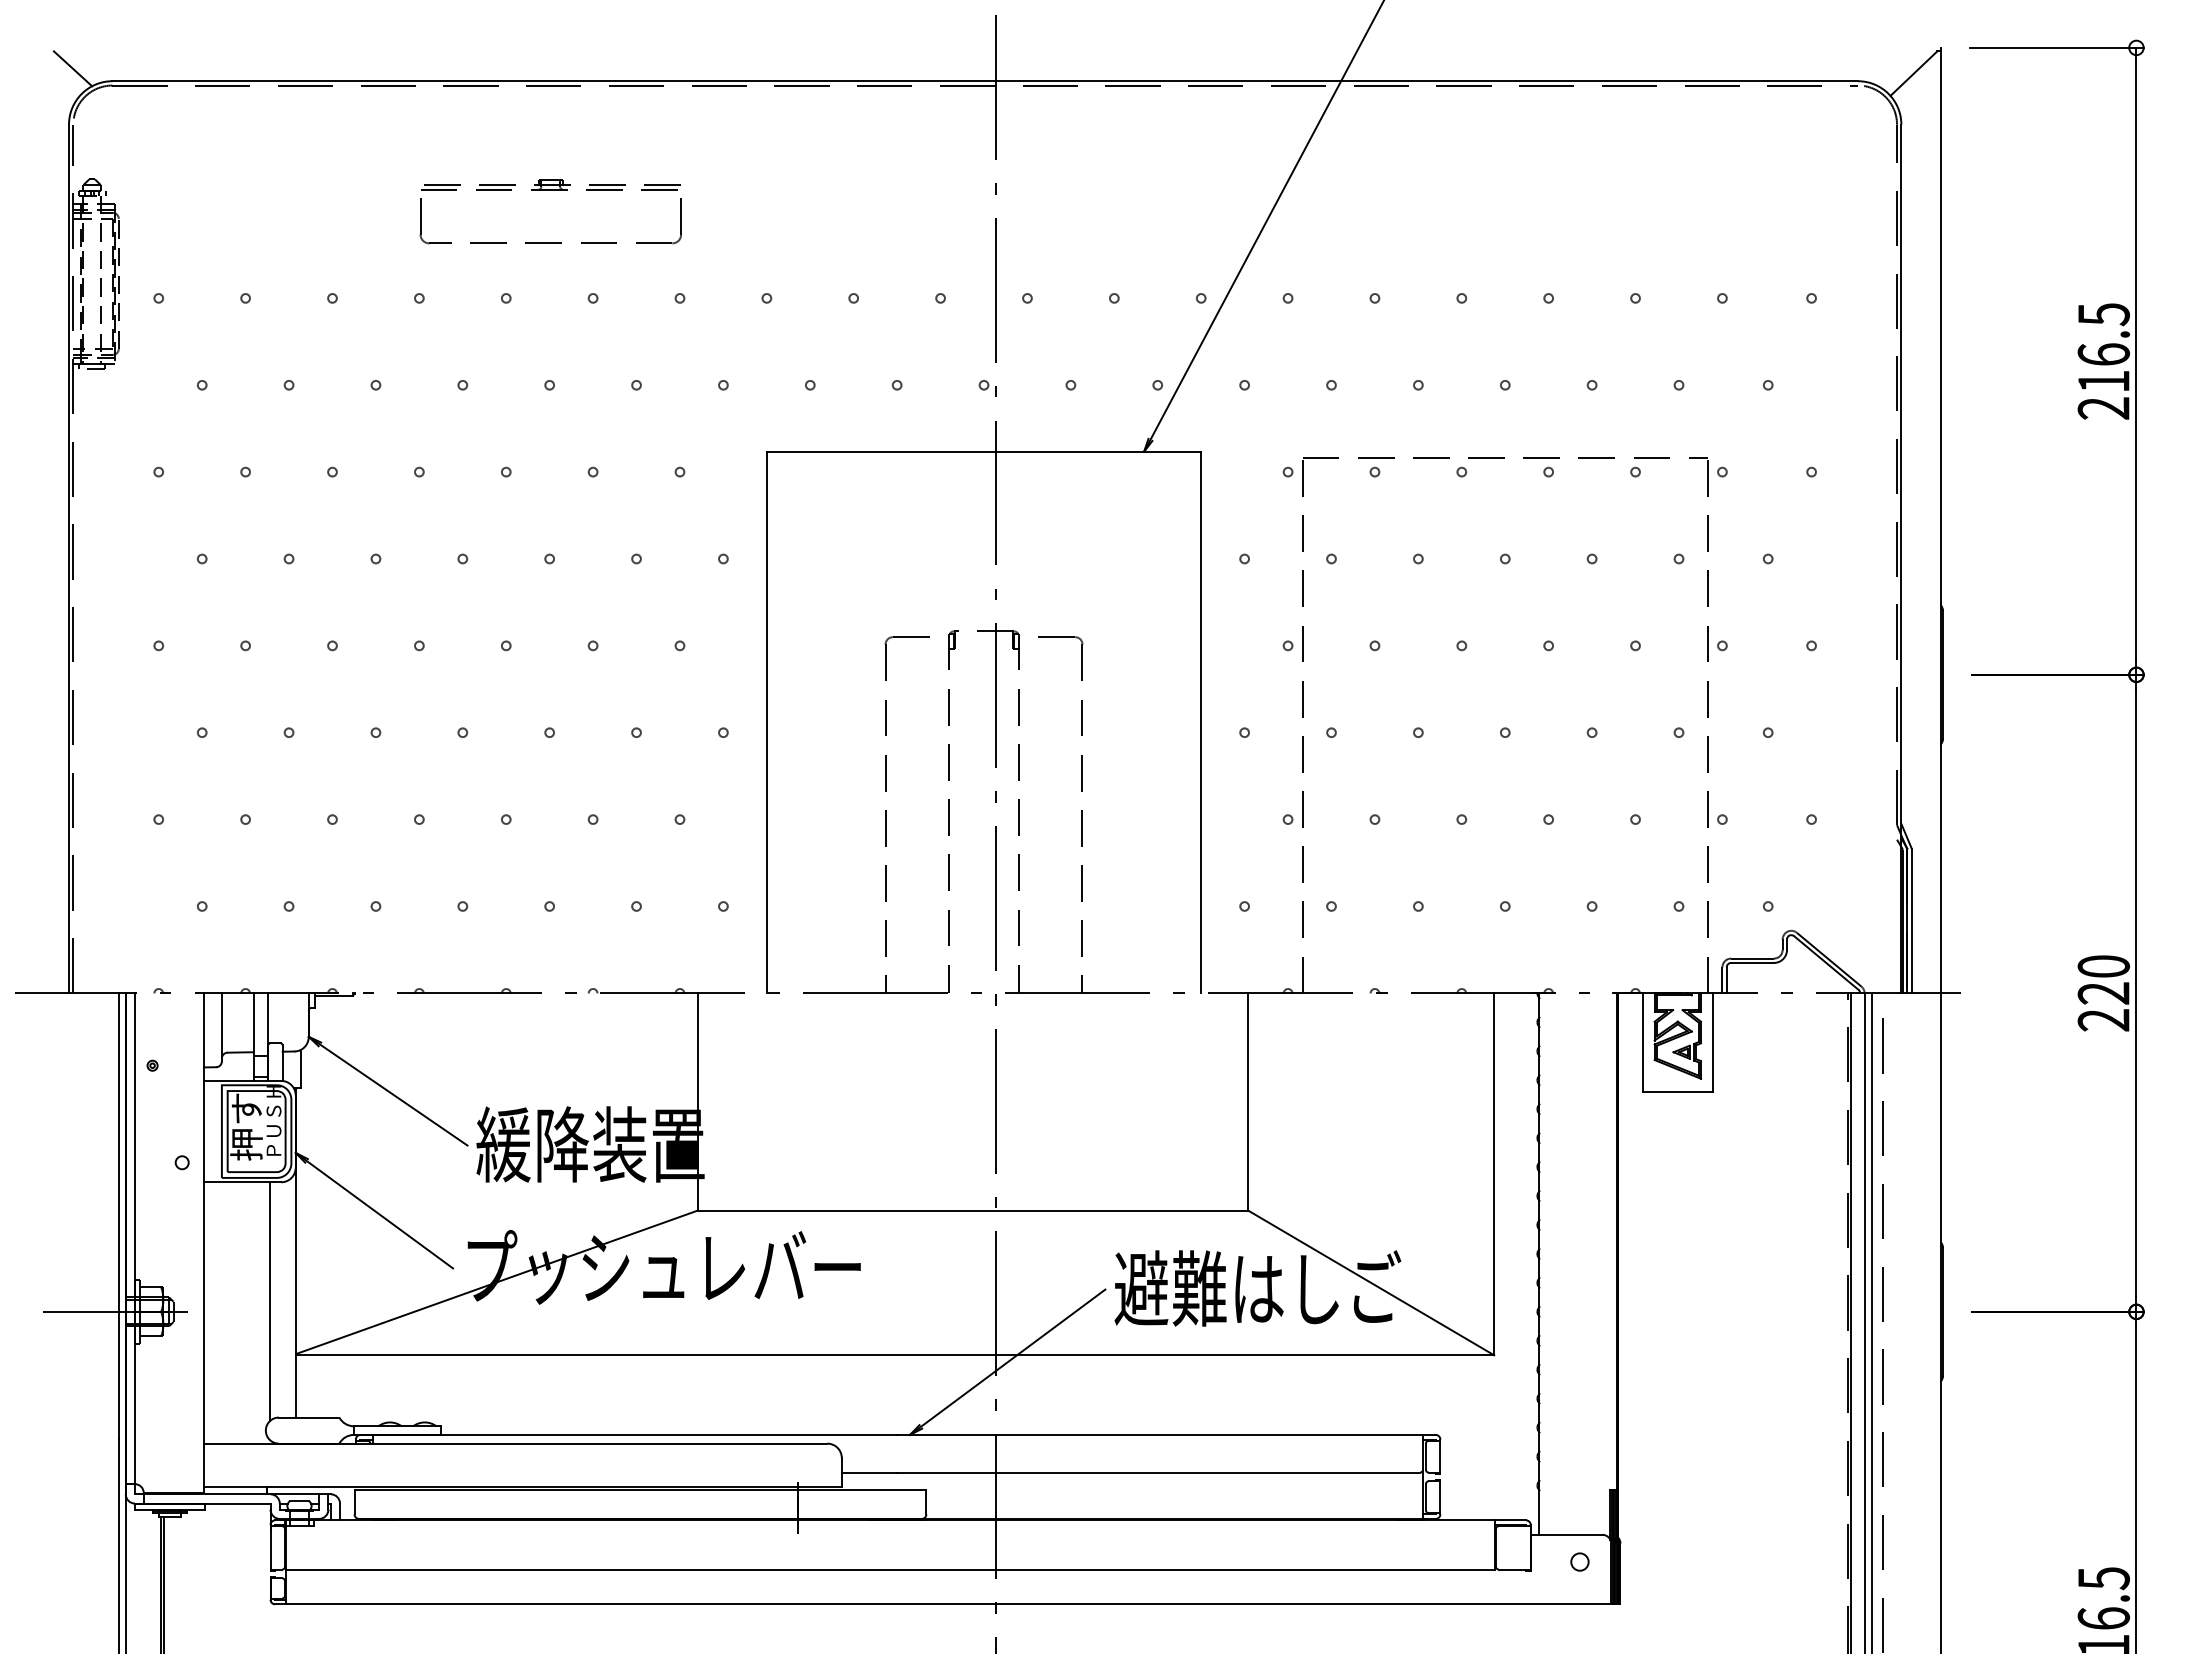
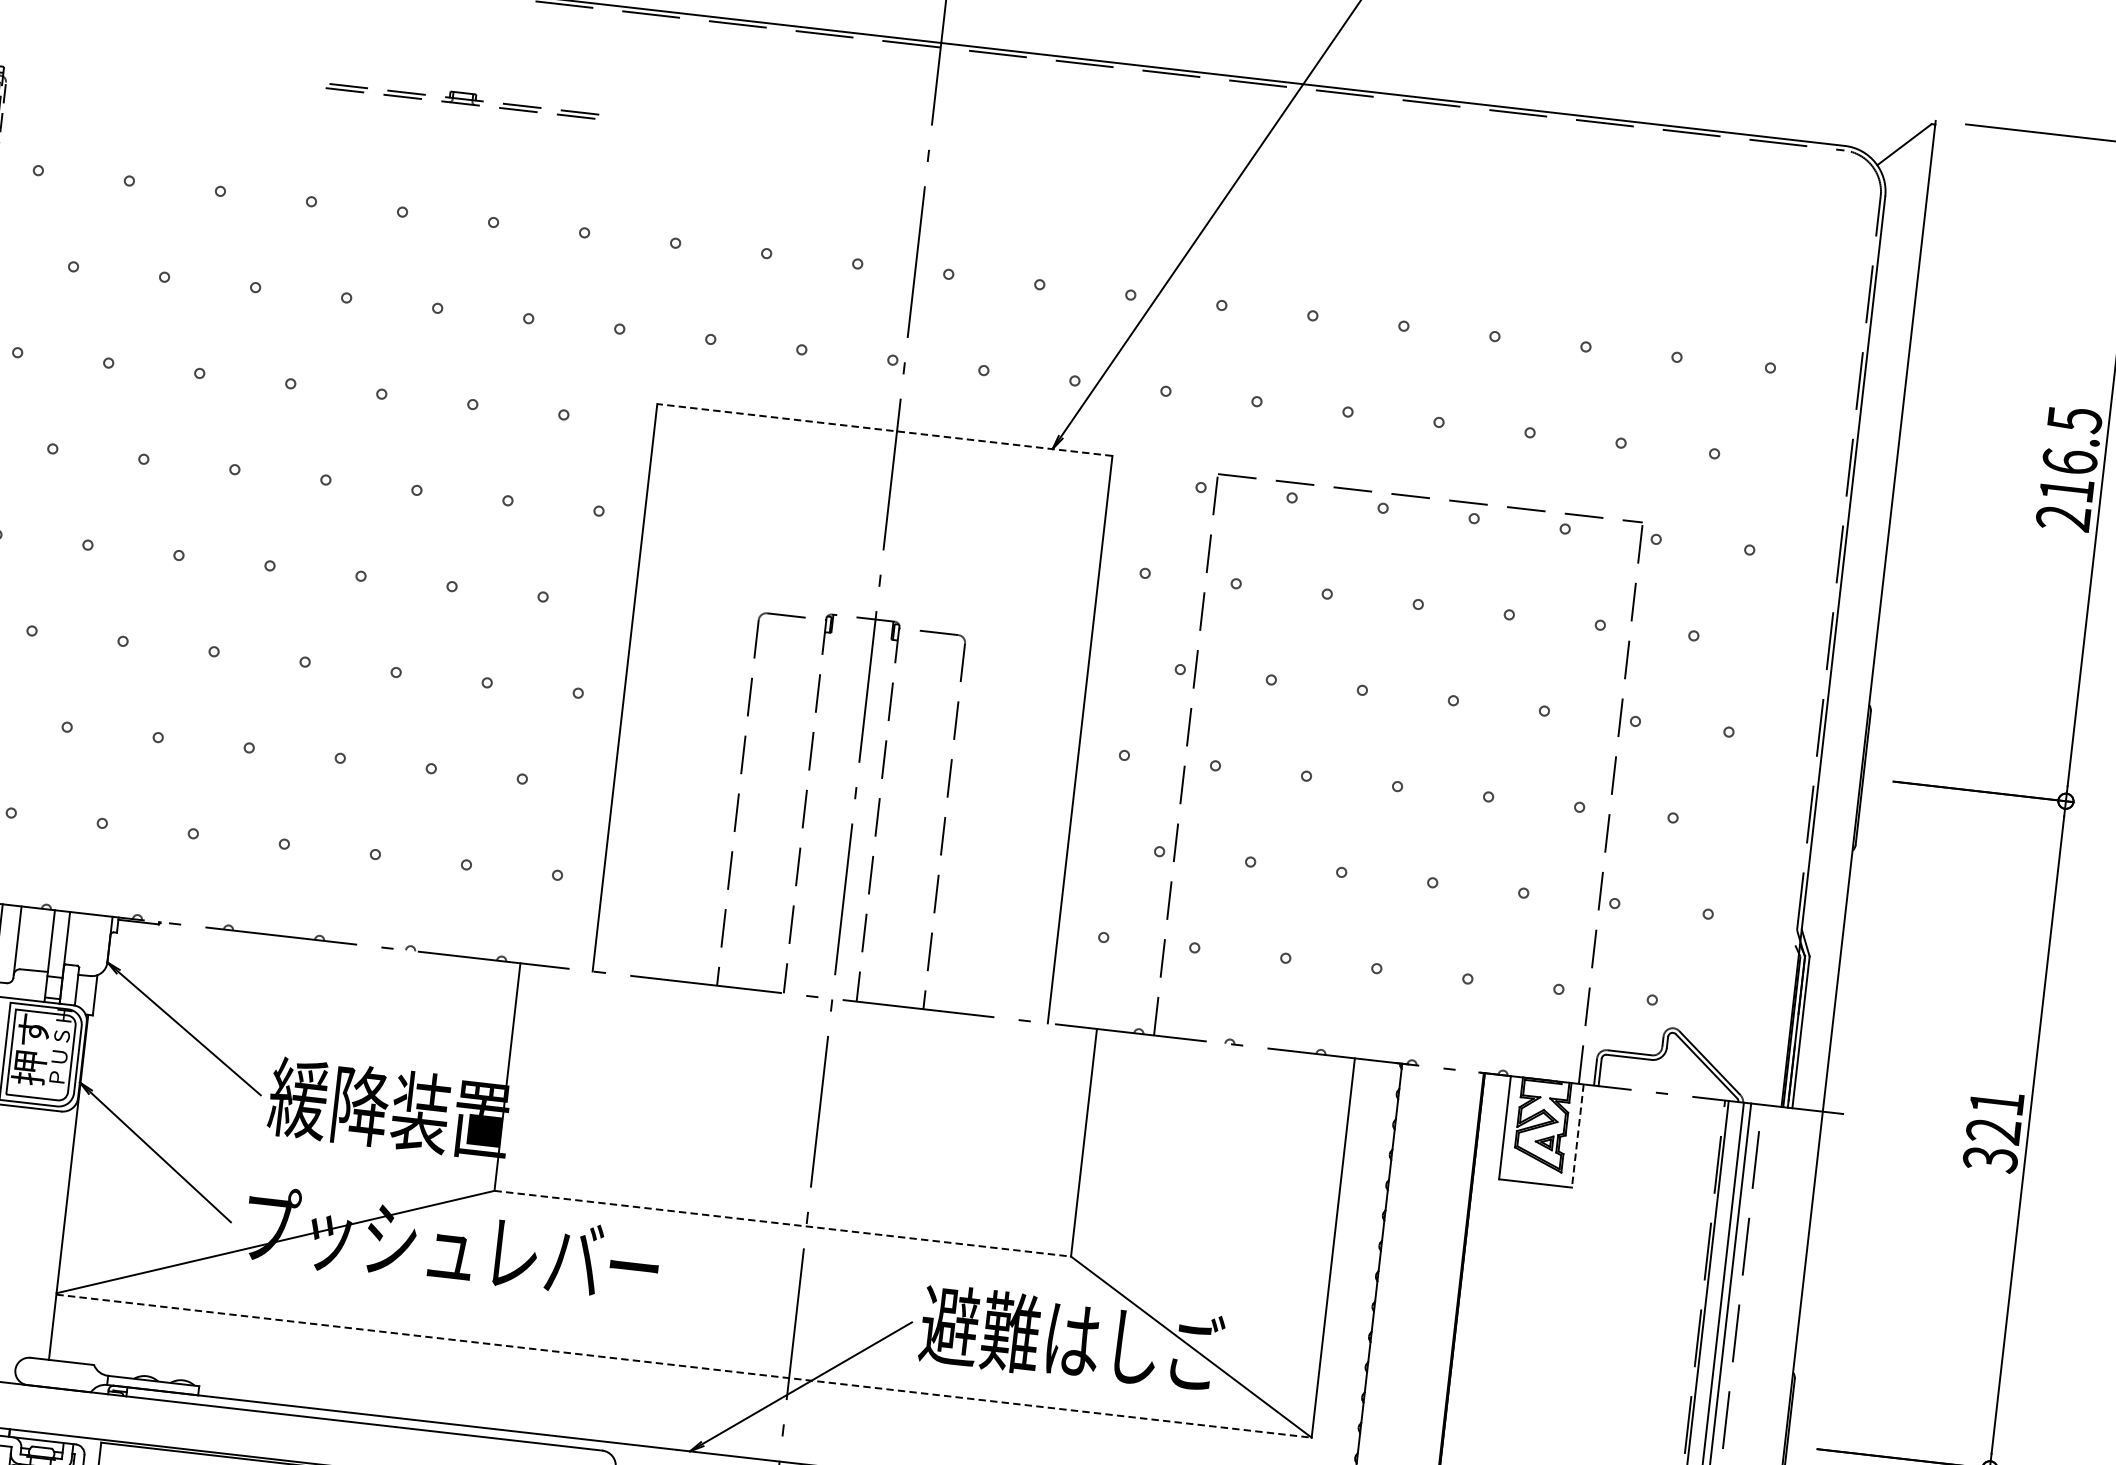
part: (550, 242) -> (455, 158), removed
line: (983, 451) -> (884, 429), solid -> dashed
text: (2103, 993) -> (1993, 1131), 220 -> 321
line: (1712, 1043) -> (1577, 1136), solid -> dashed
line: (973, 1210) -> (783, 1223), solid -> dashed
line: (270, 1301) -> (35, 1235), removed
line: (895, 1355) -> (684, 1366), solid -> dashed

